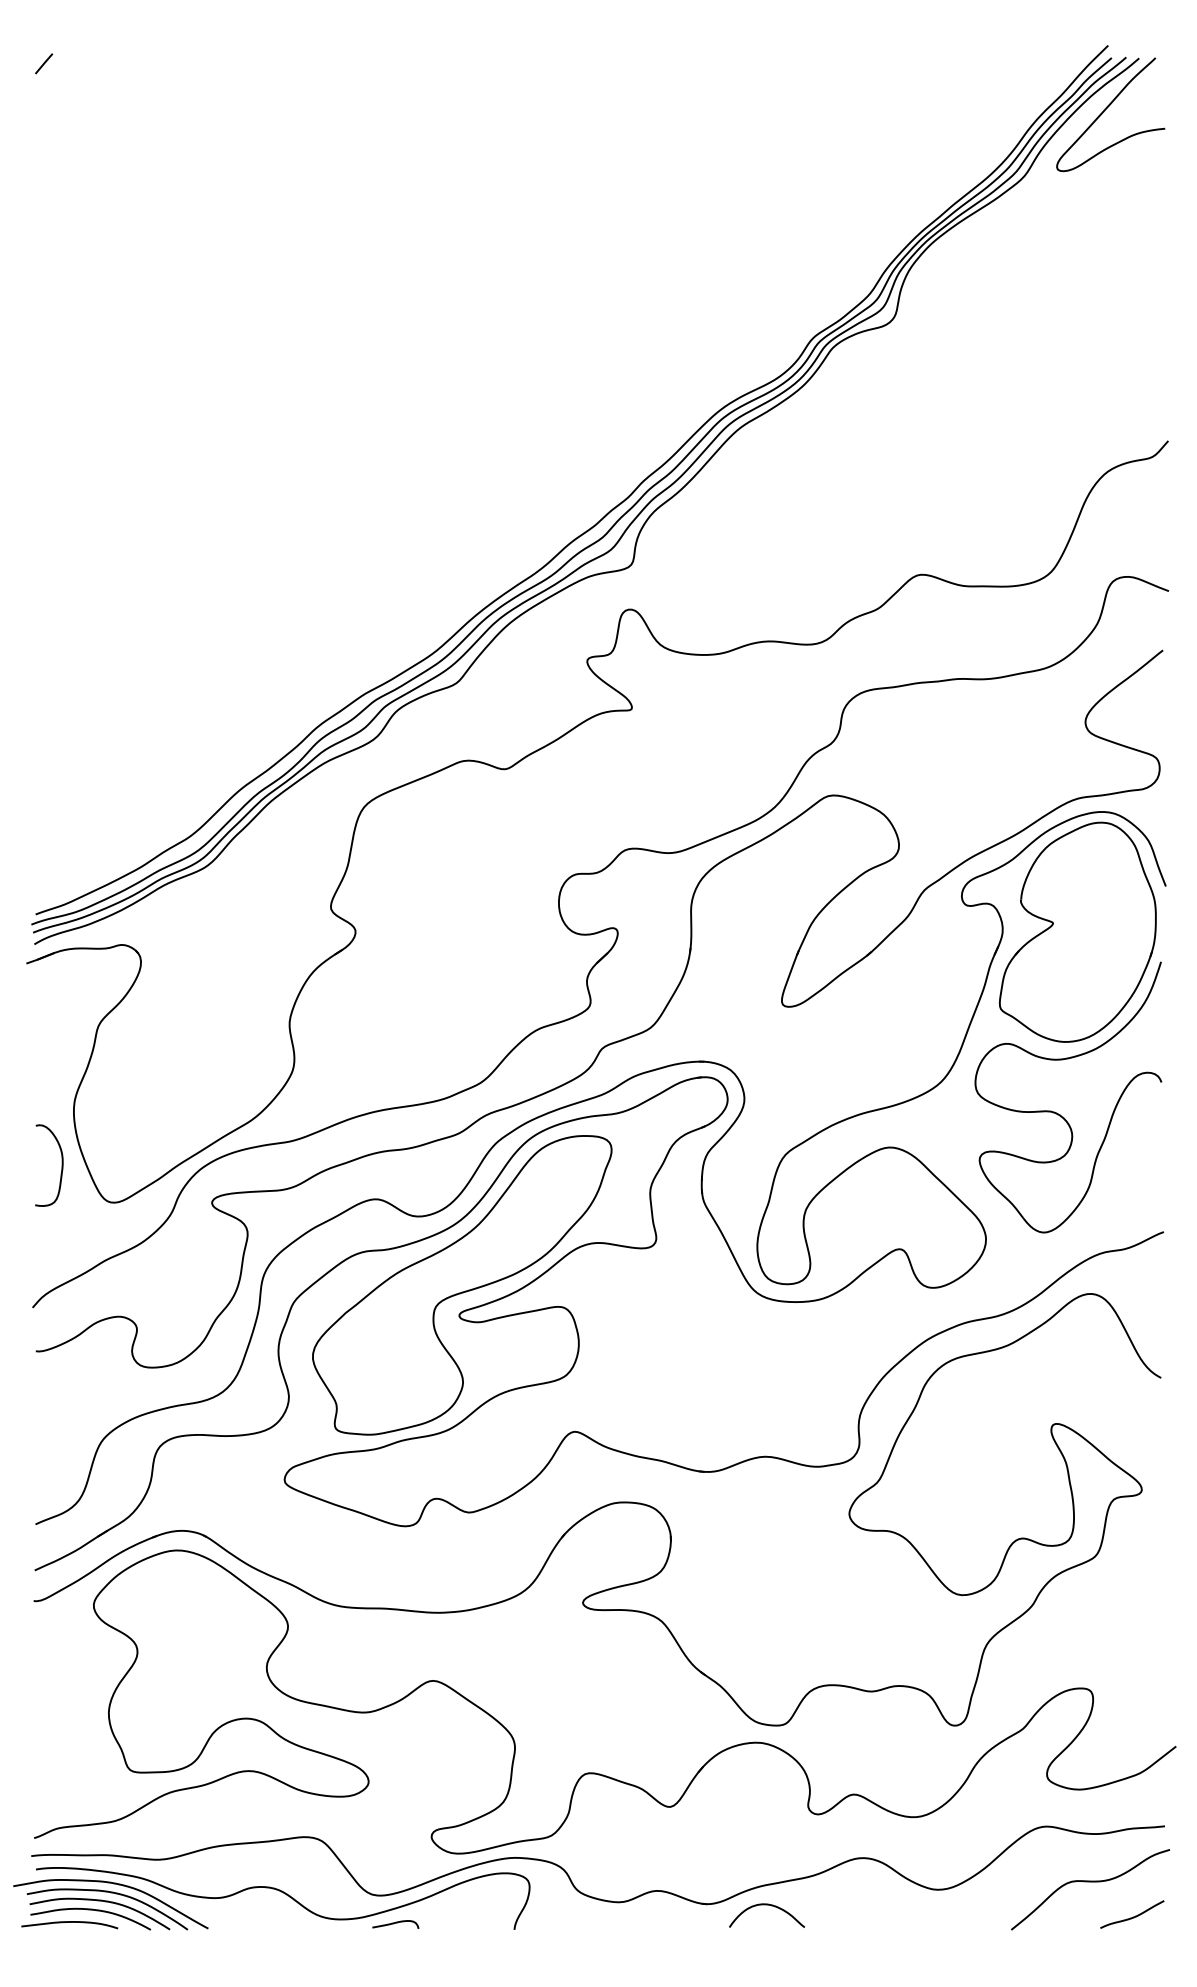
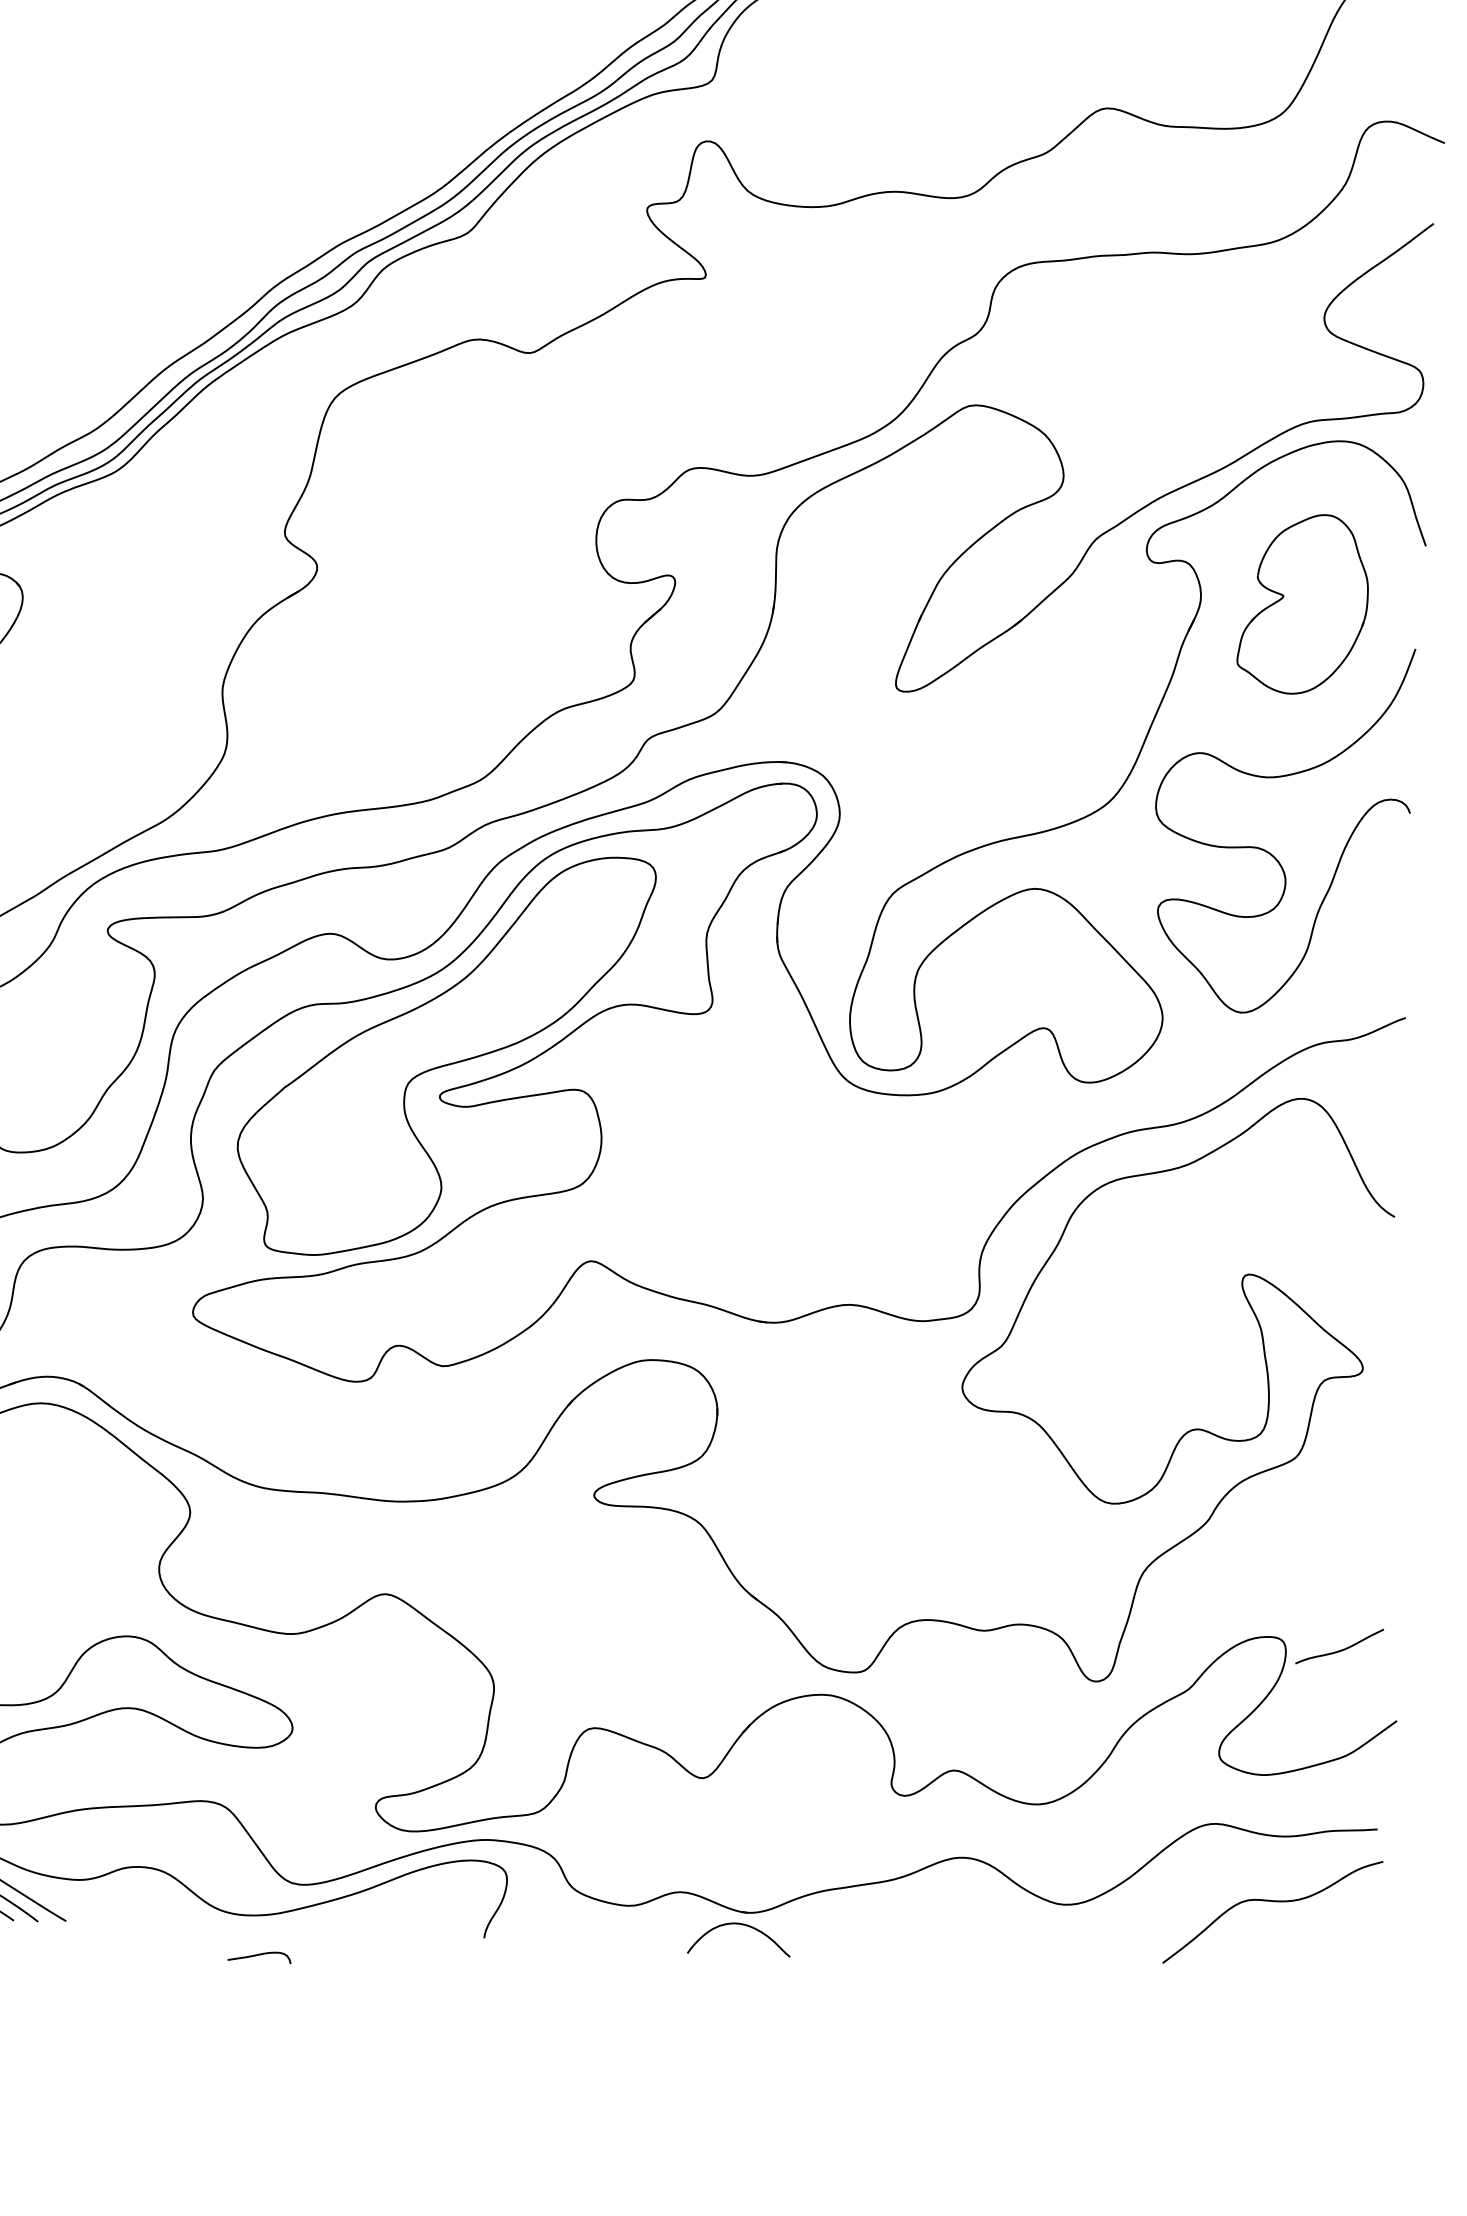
part: (1077, 931) -> (1302, 603), size x0.6
curve: (771, 1906) -> (745, 1926), moved
curve: (1133, 1916) -> (1341, 1649), moved
curve: (395, 1923) -> (259, 1955), moved

